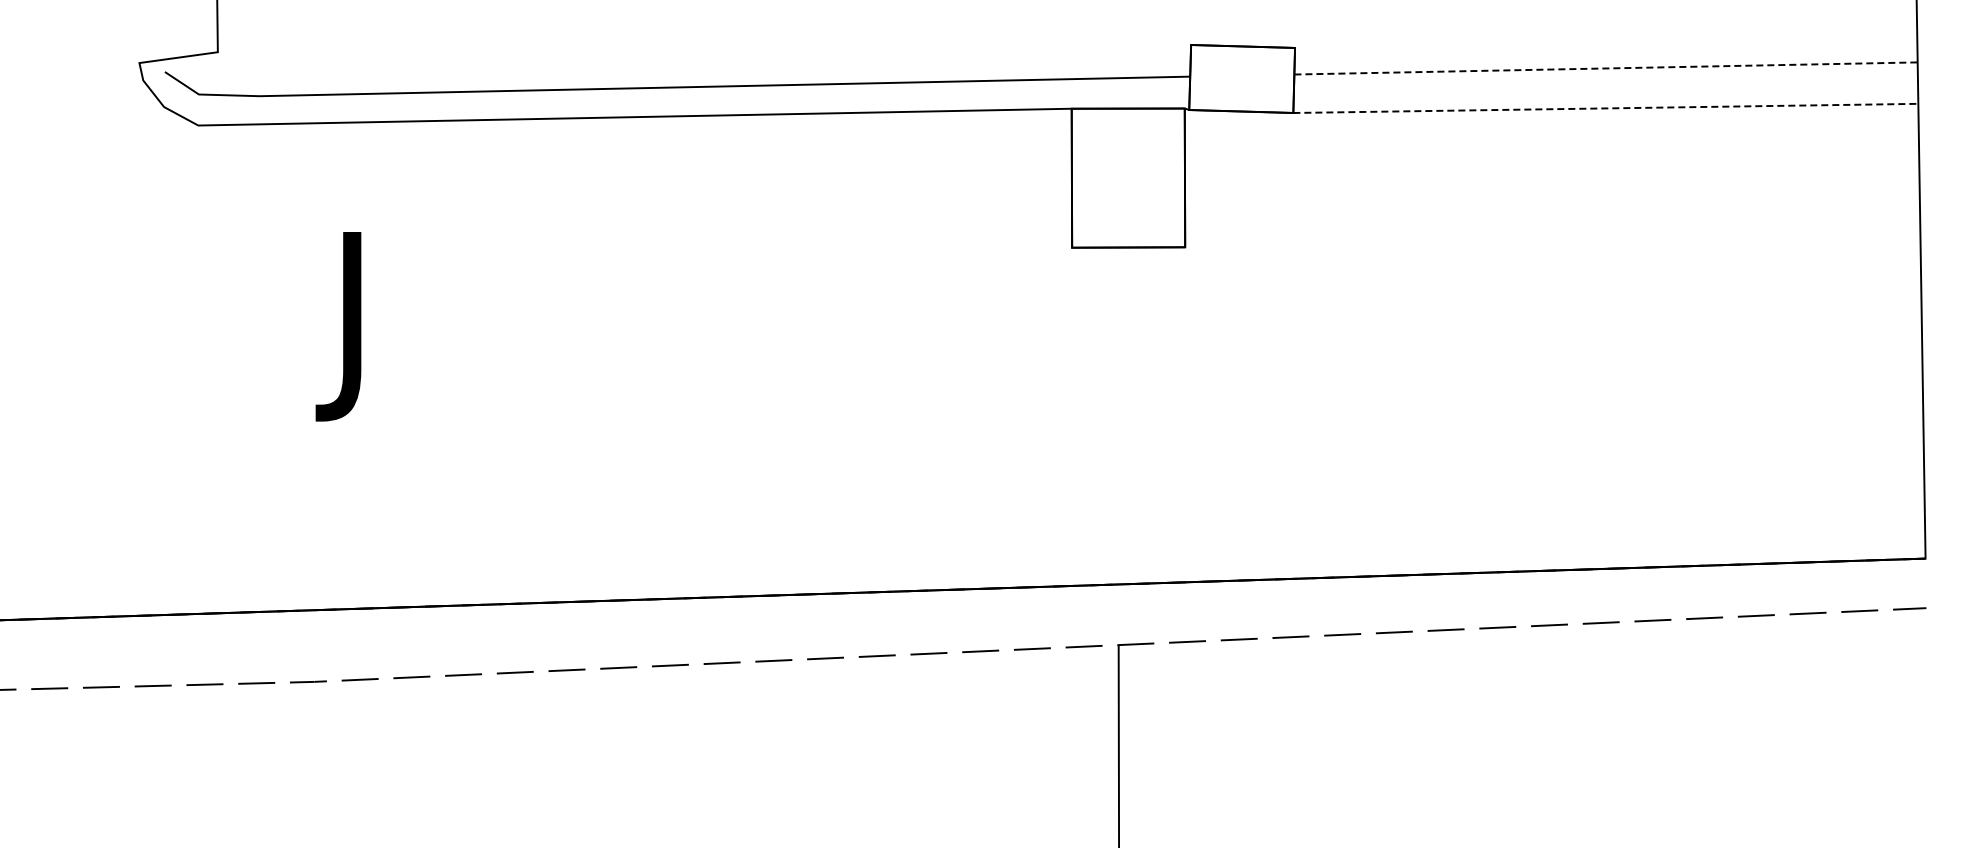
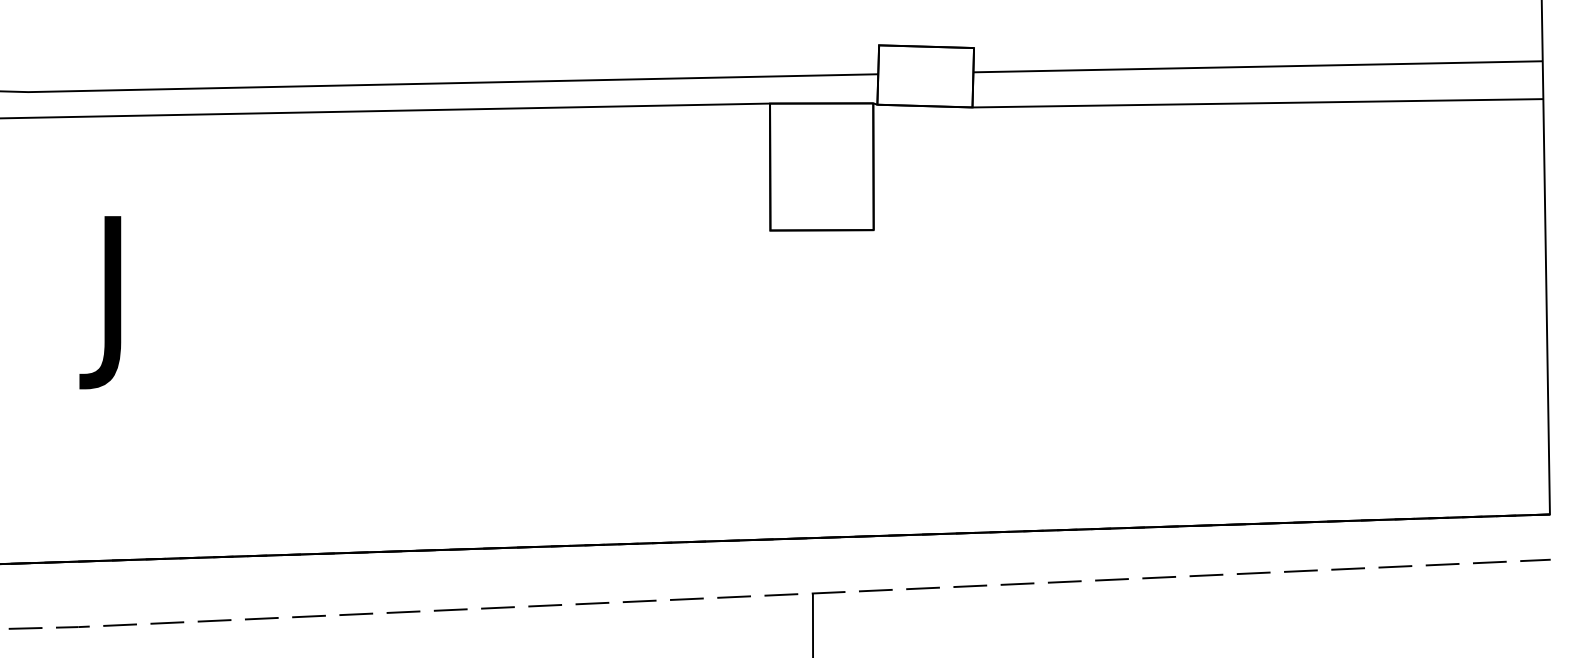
line: (1605, 68) -> (1257, 66), dashed -> solid
line: (1605, 108) -> (1257, 103), dashed -> solid

